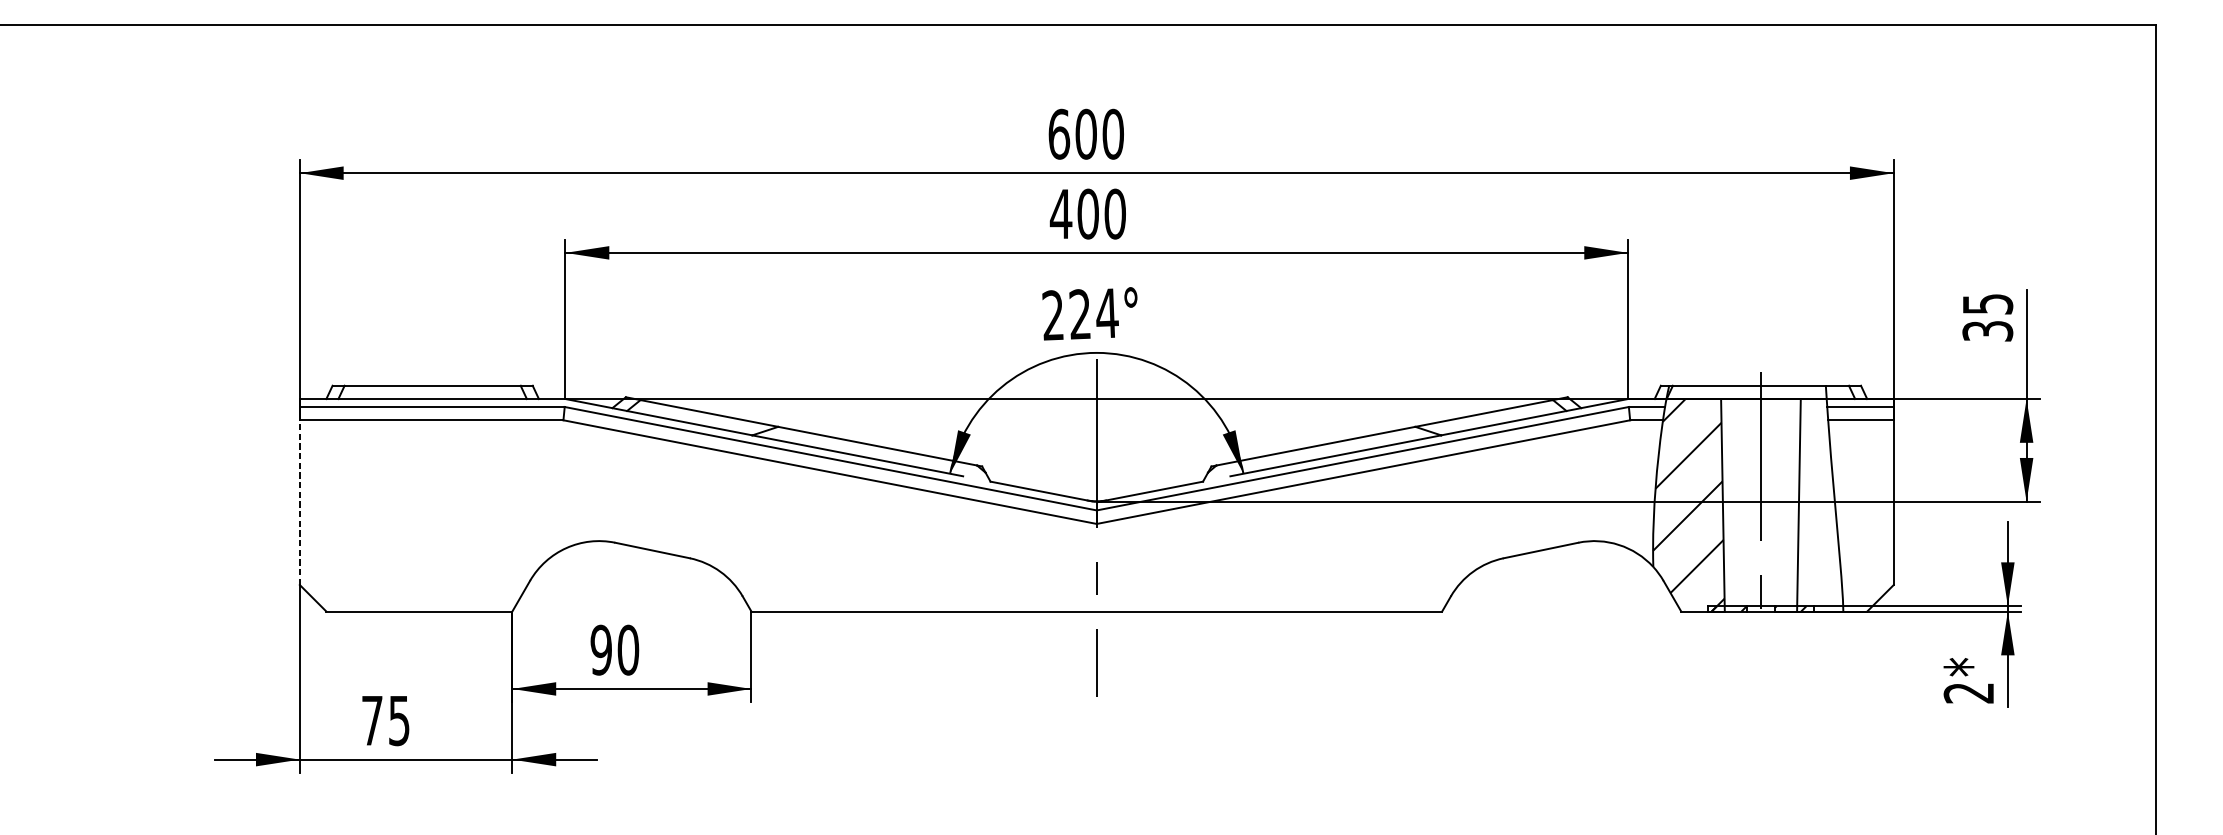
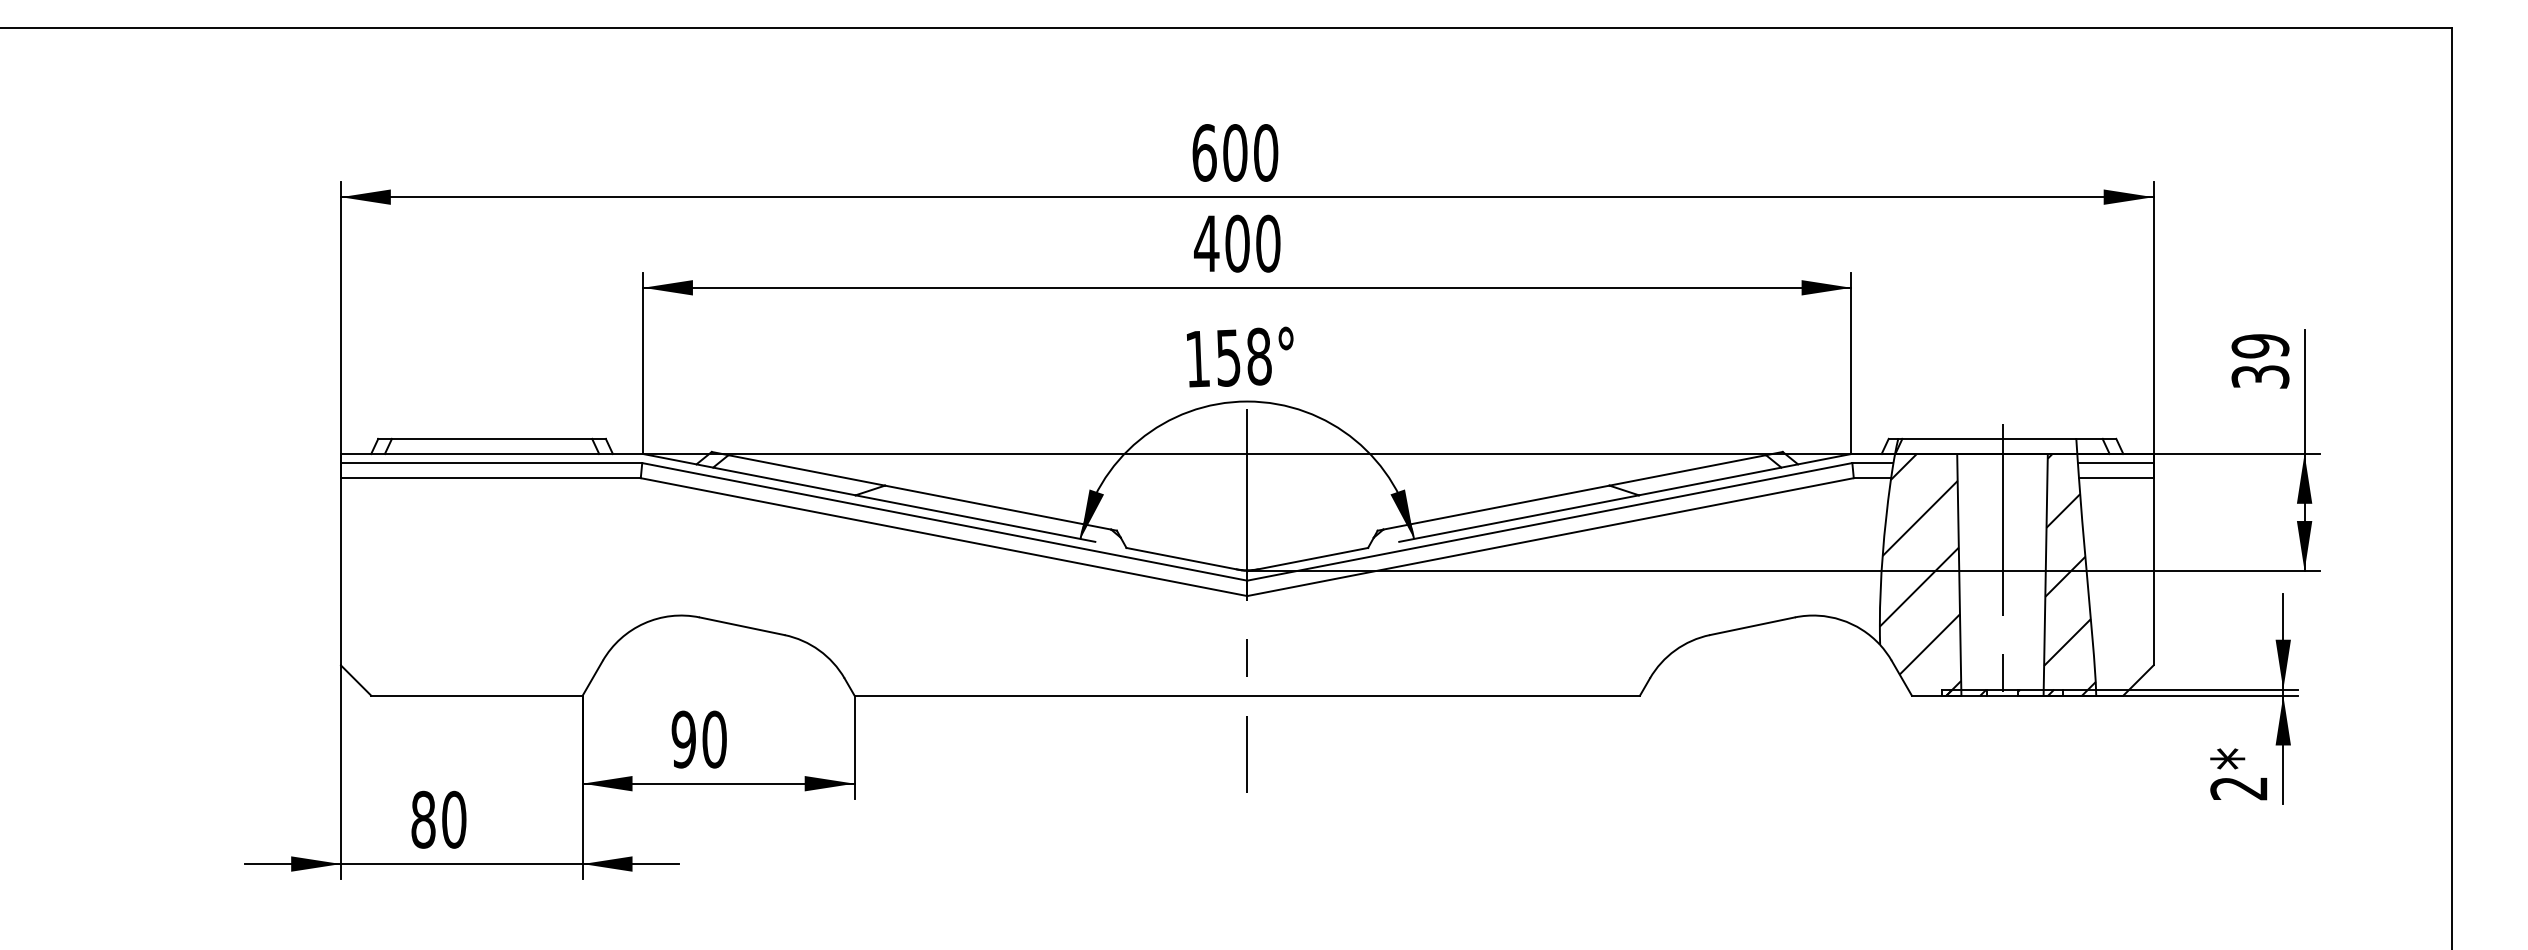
text: (1987, 304) -> (2260, 346), 35 -> 39
text: (1080, 314) -> (1228, 357), 224° -> 158°
line: (300, 502) -> (341, 571), dashed -> solid
hatch: (1819, 505) -> (2069, 574), added
text: (385, 720) -> (438, 819), 75 -> 80

